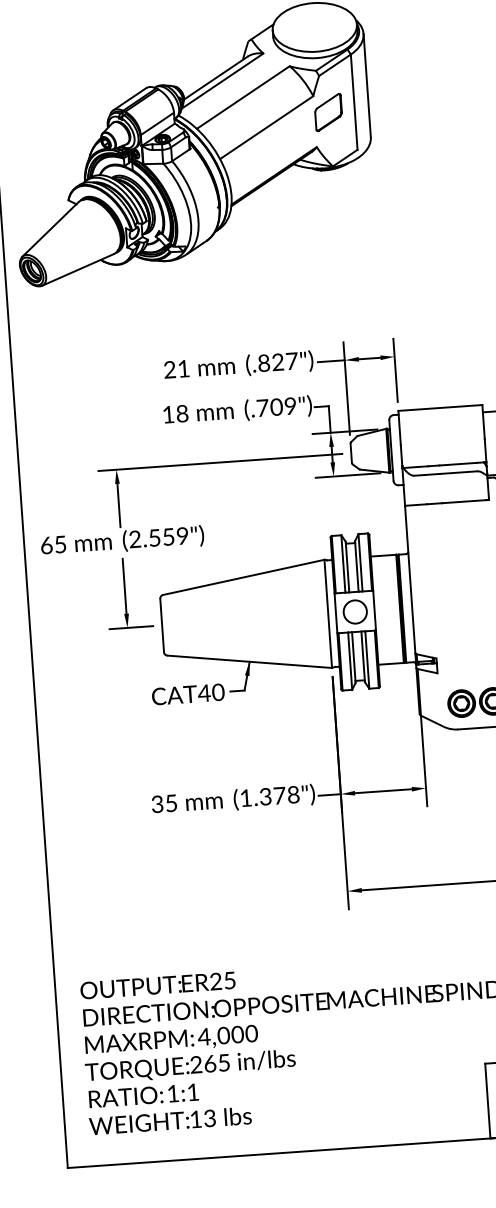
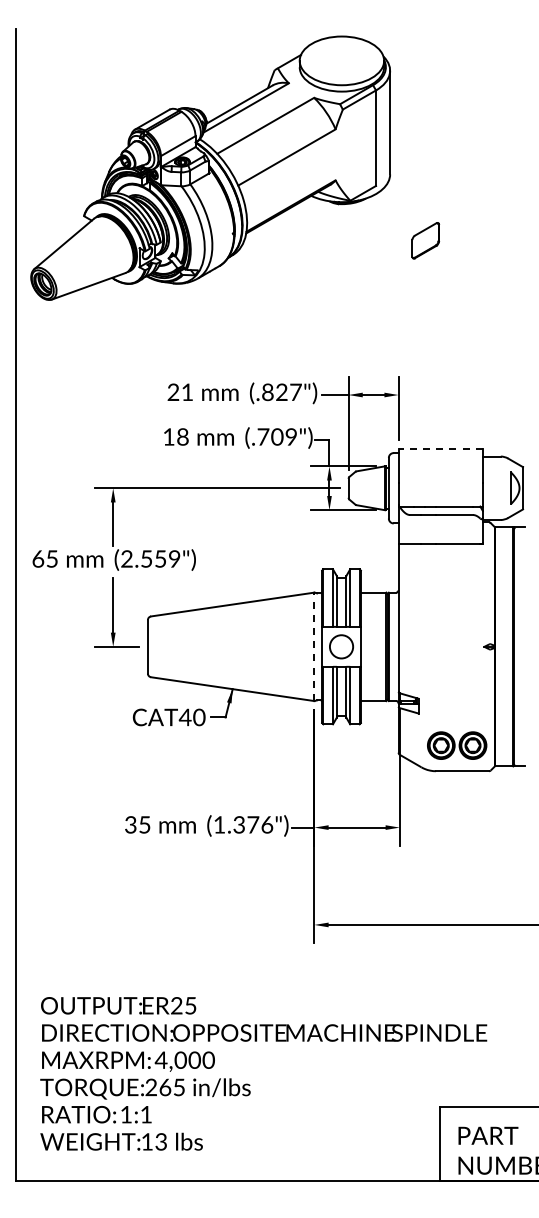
part: (328, 112) -> (425, 240), moved
line: (440, 408) -> (440, 449), solid -> dashed
line: (328, 613) -> (314, 646), solid -> dashed
text: (293, 794) -> (267, 824), (1.378") -> (1.376")

